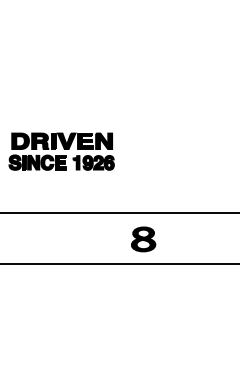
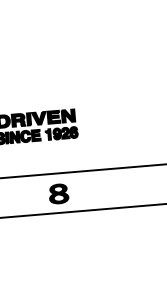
part: (143, 239) -> (58, 194), moved

